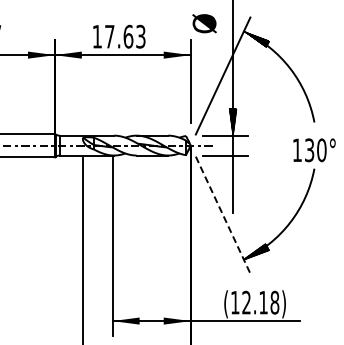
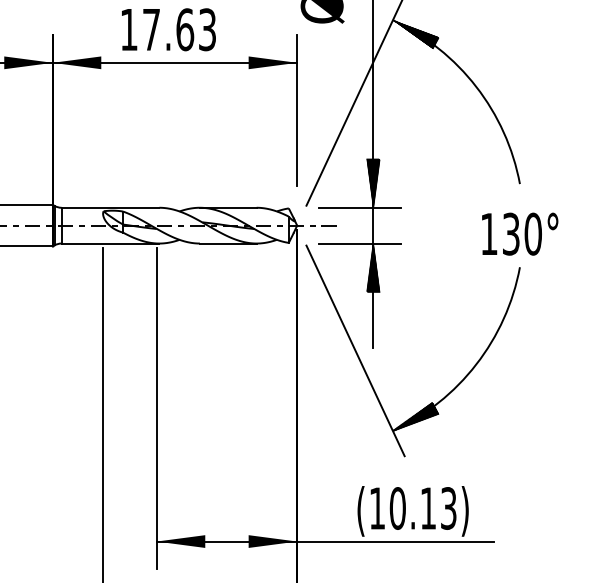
hatch: (232, 168) -> (372, 266), added
line: (223, 215) -> (356, 351), dashed -> solid
text: (260, 302) -> (422, 508), (12.18) -> (10.13)

